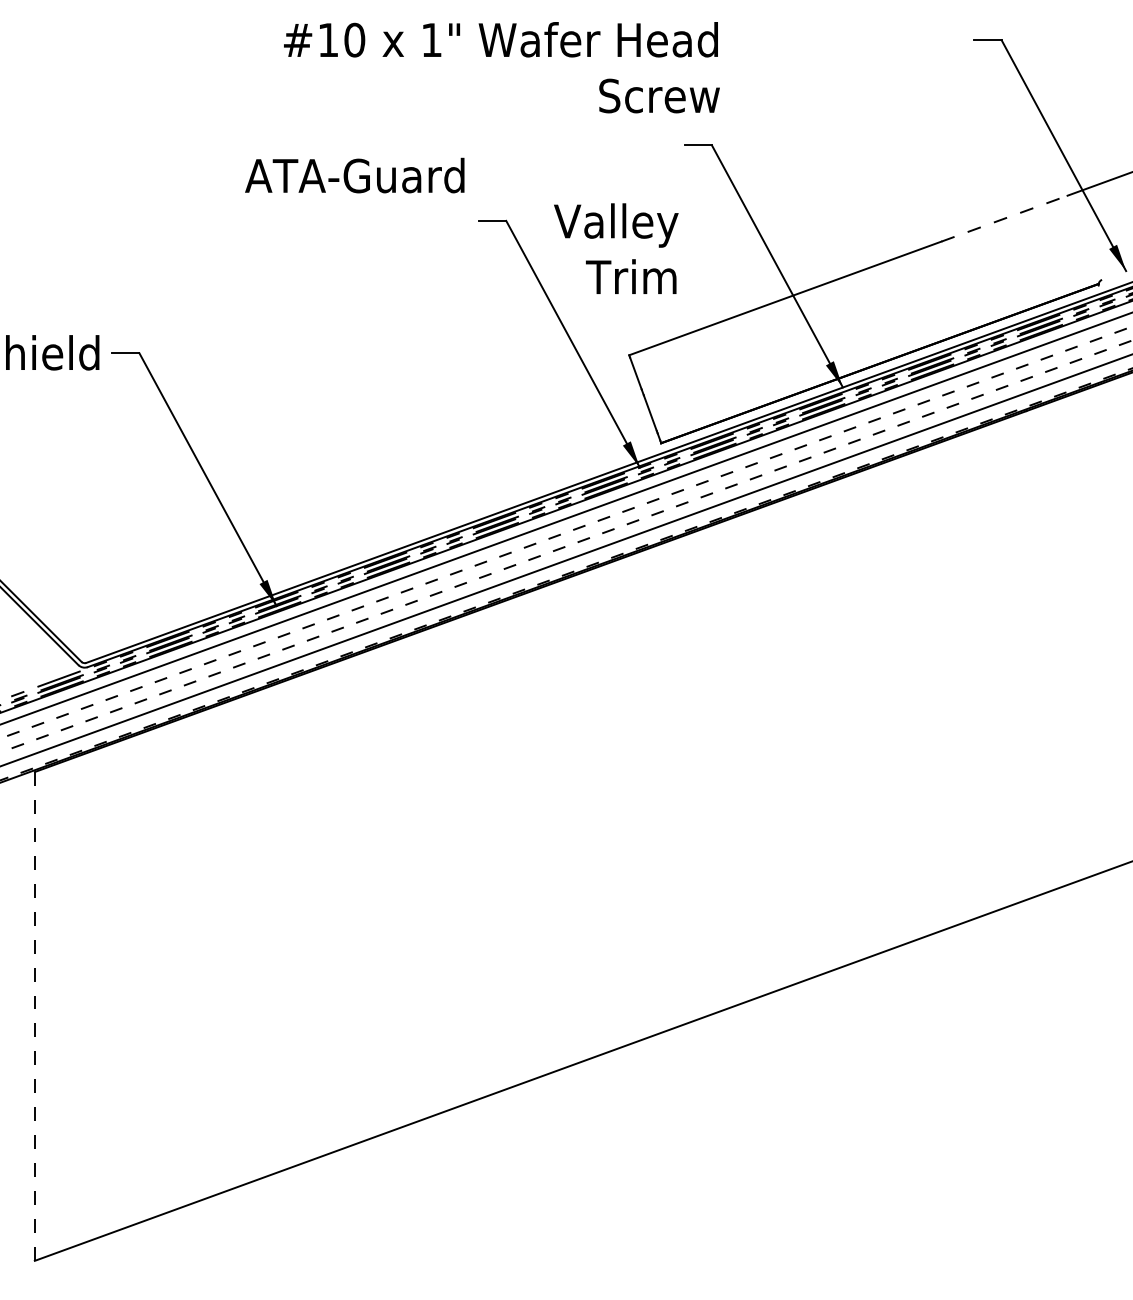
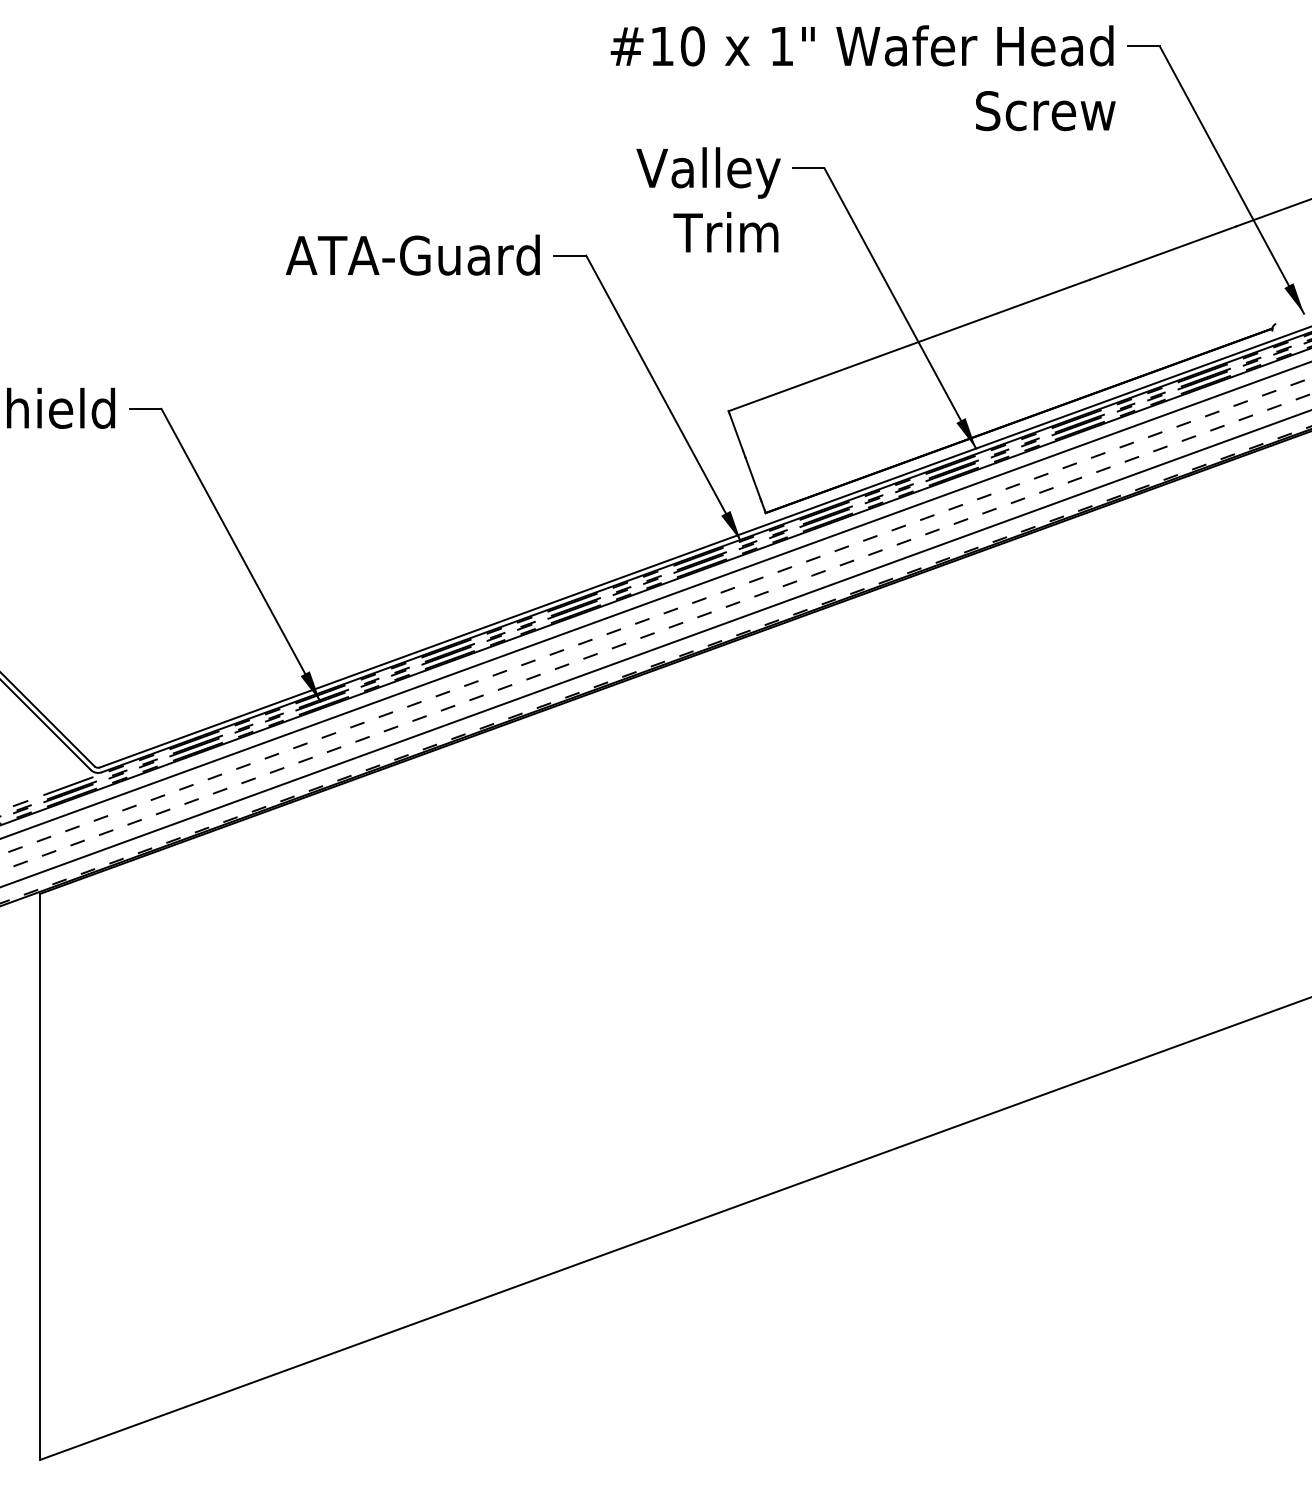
text: (501, 67) -> (862, 78), moved
text: (354, 175) -> (412, 254), moved
line: (1004, 219) -> (1163, 253), dashed -> solid
text: (616, 248) -> (708, 199), moved
line: (34, 1016) -> (40, 1176), dashed -> solid

